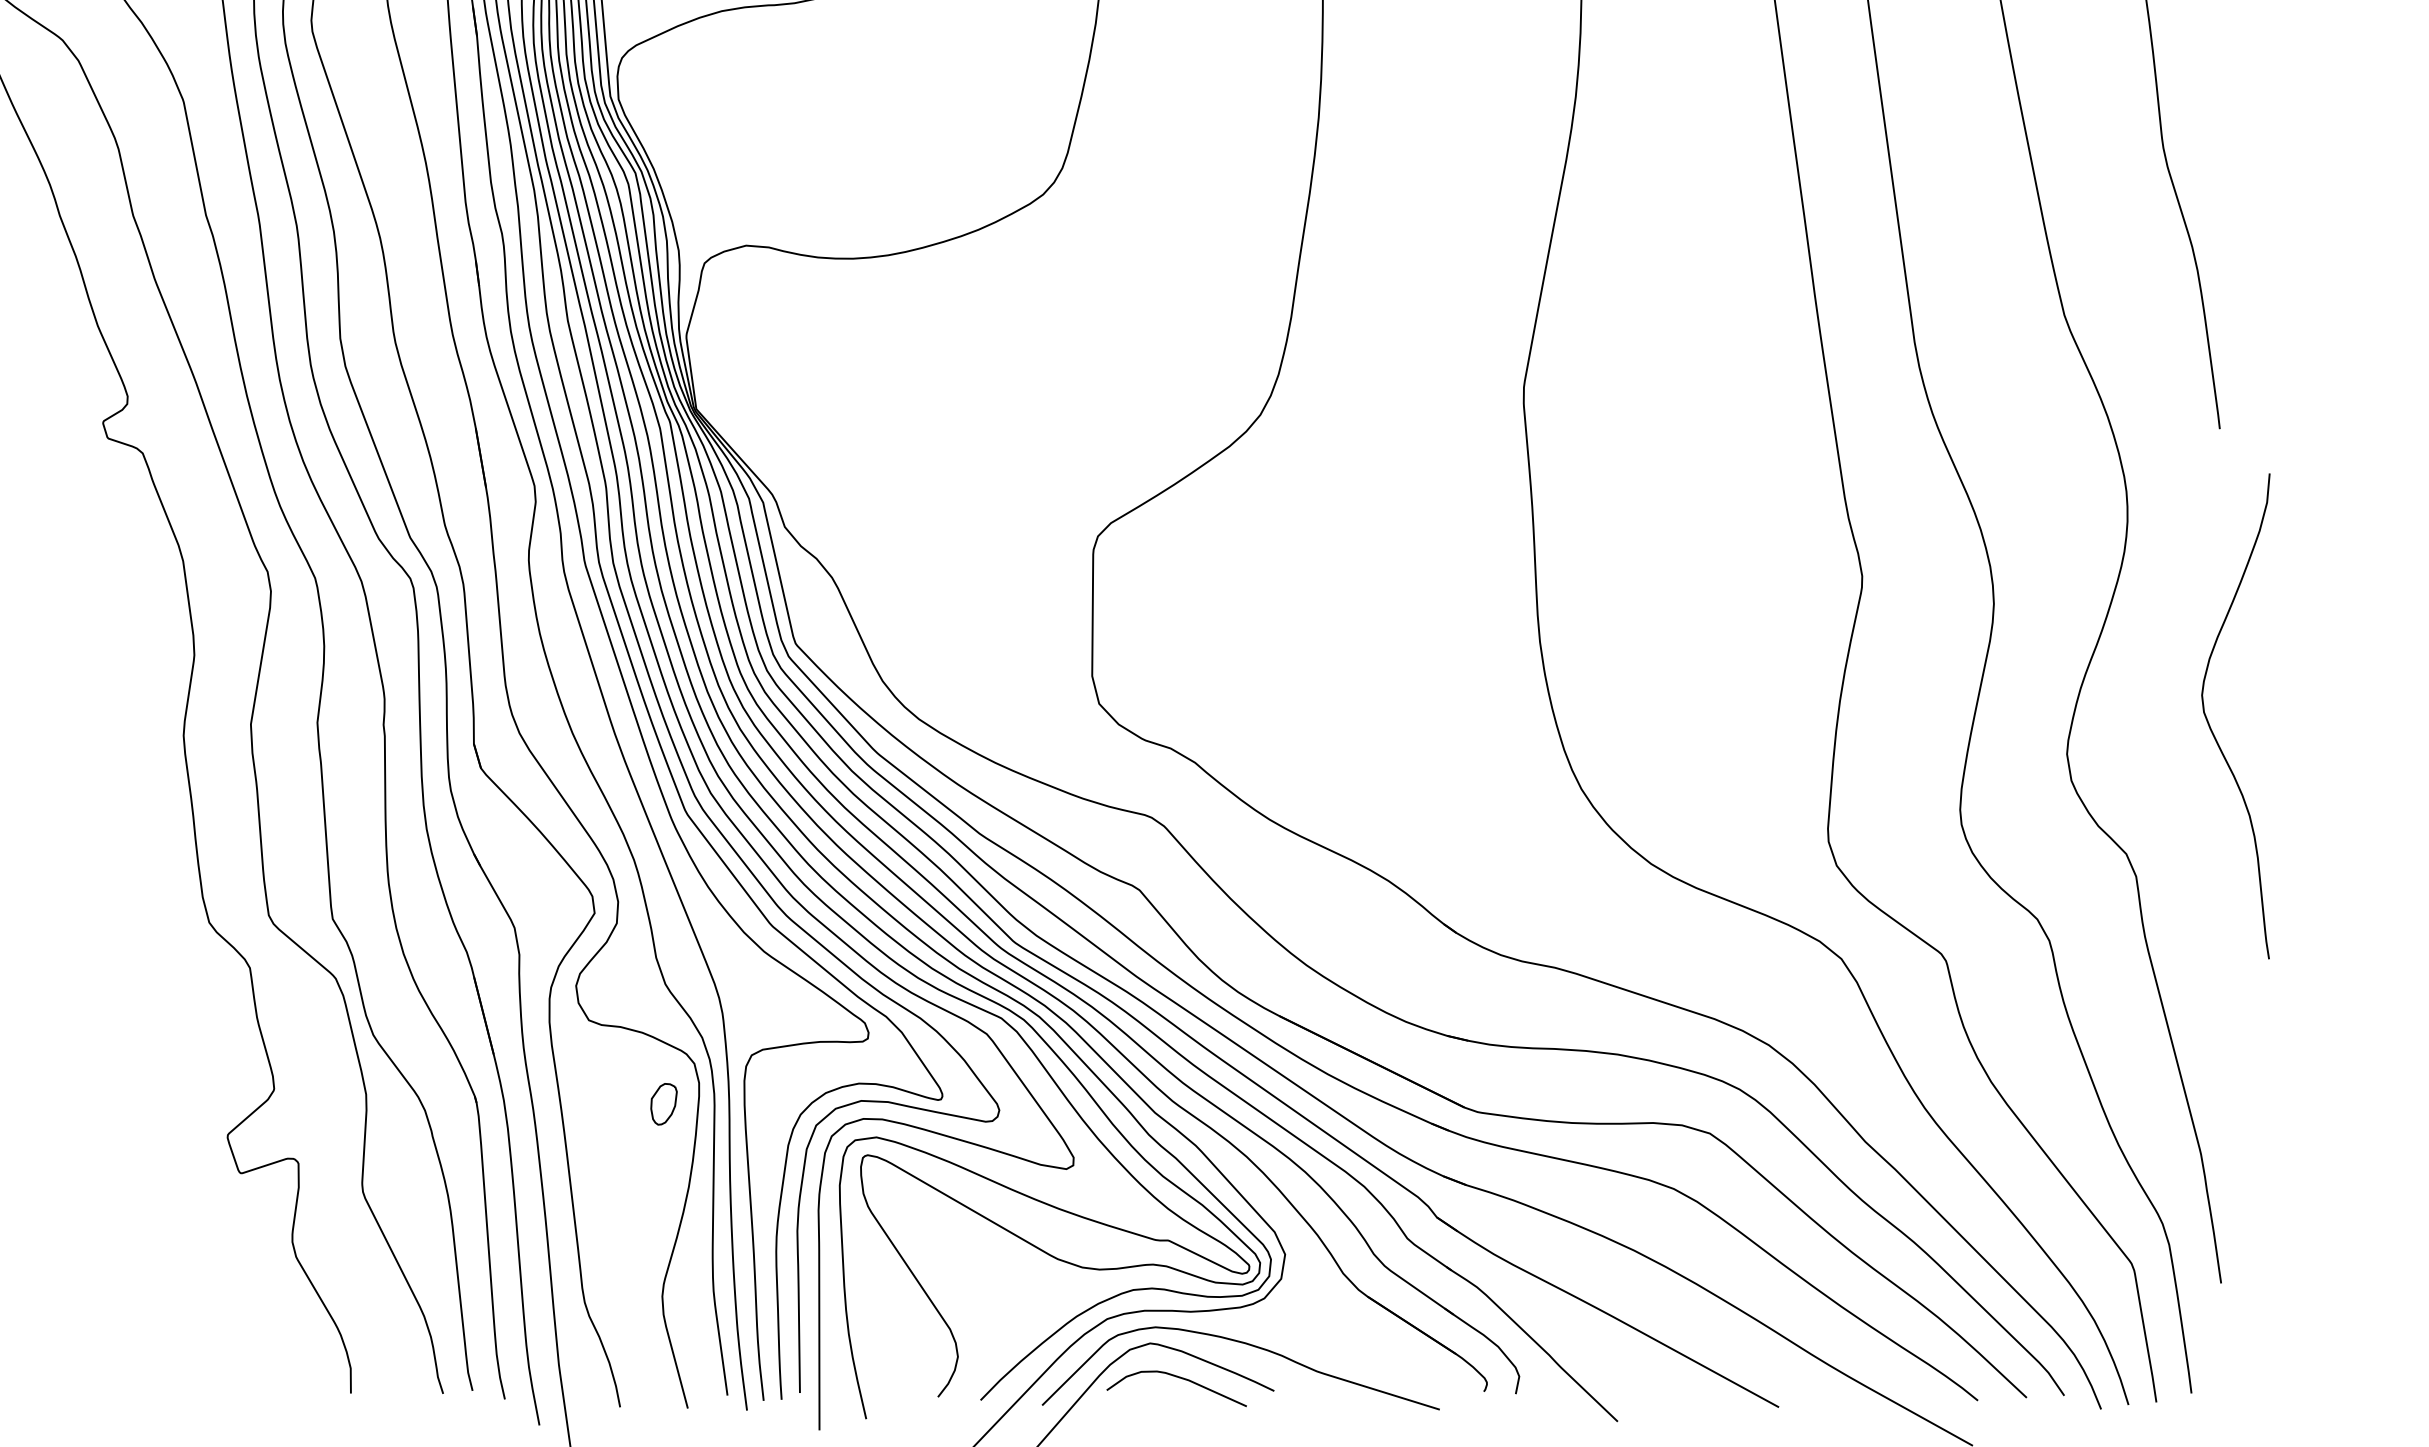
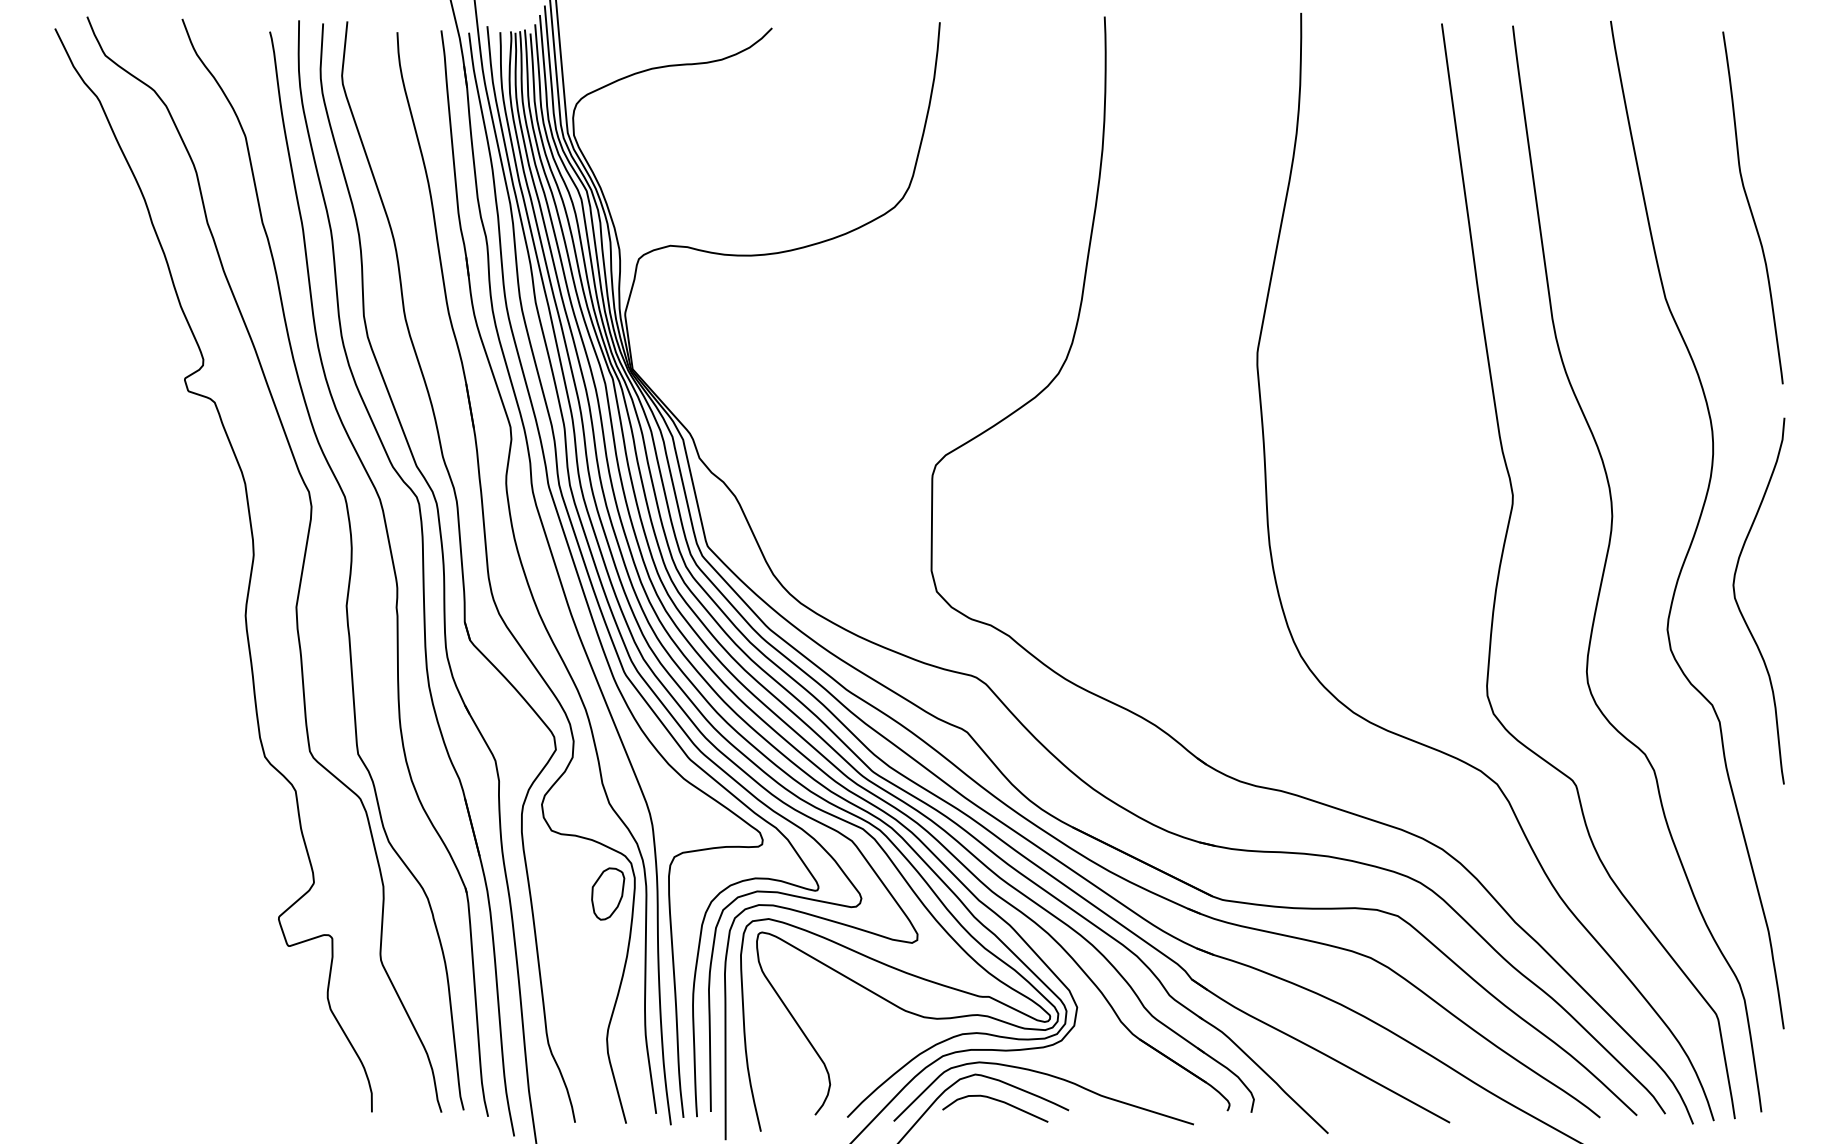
curve: (2210, 723) -> (1739, 606), moved
part: (664, 1103) -> (608, 893), size x1.67

